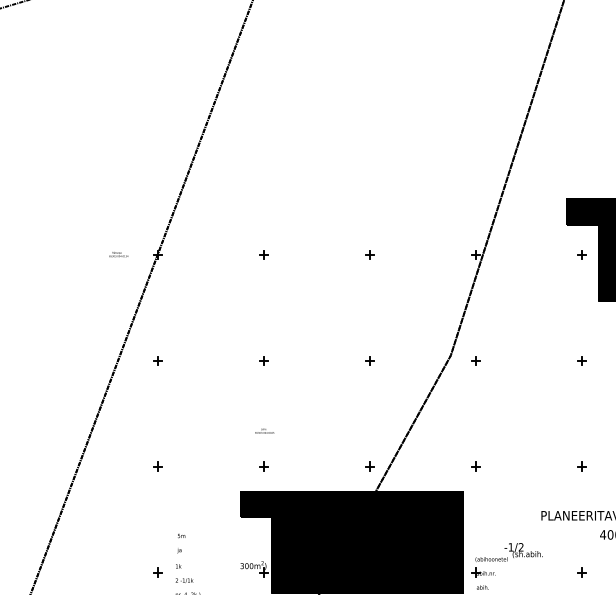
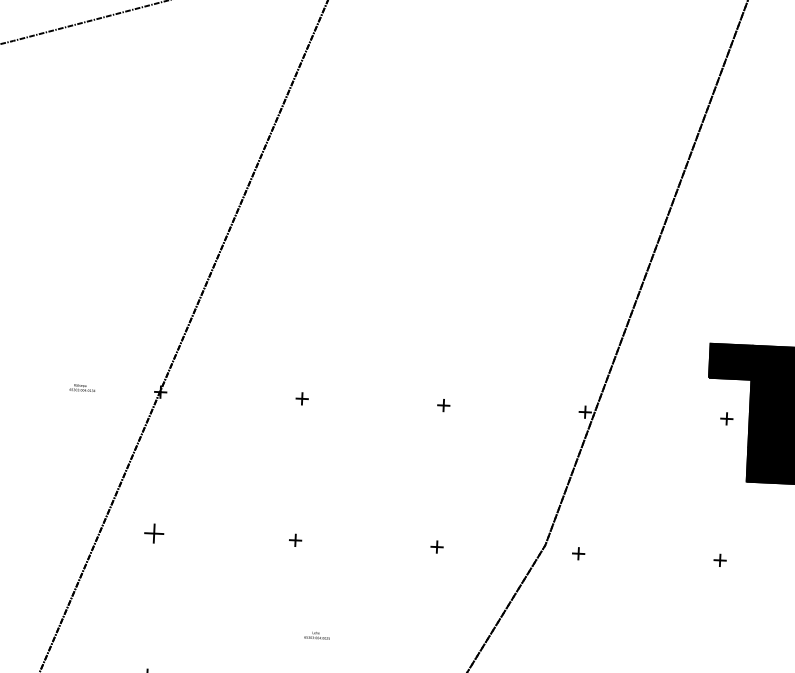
text: (118, 254) -> (82, 387), moved
part: (157, 360) -> (153, 533), size x1.6
text: (264, 430) -> (317, 634), moved

